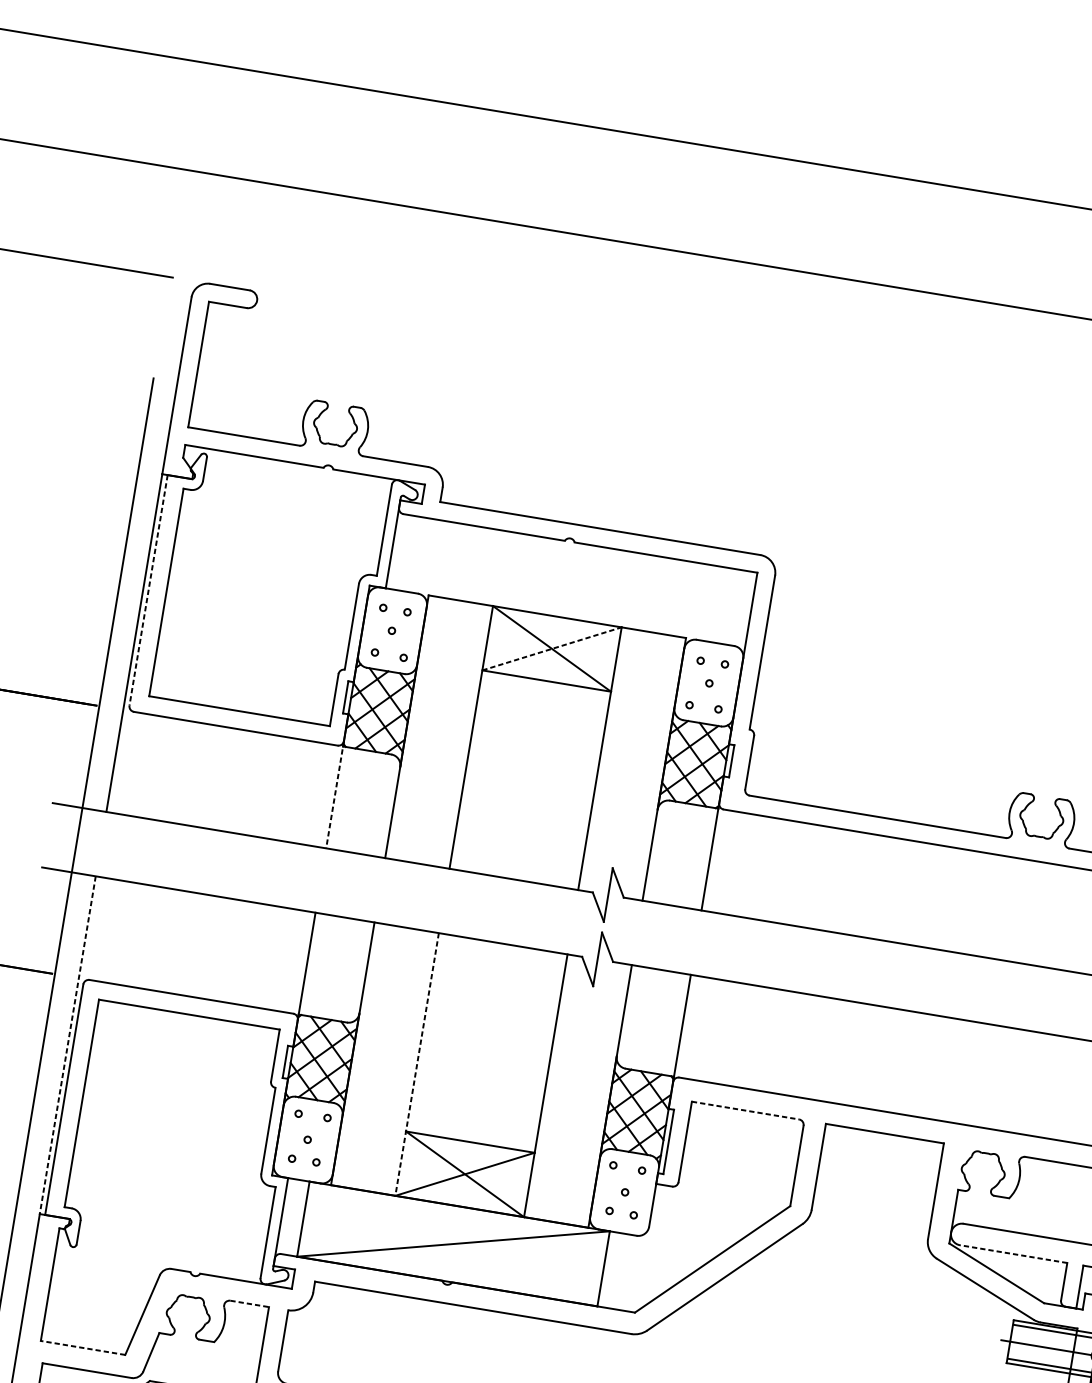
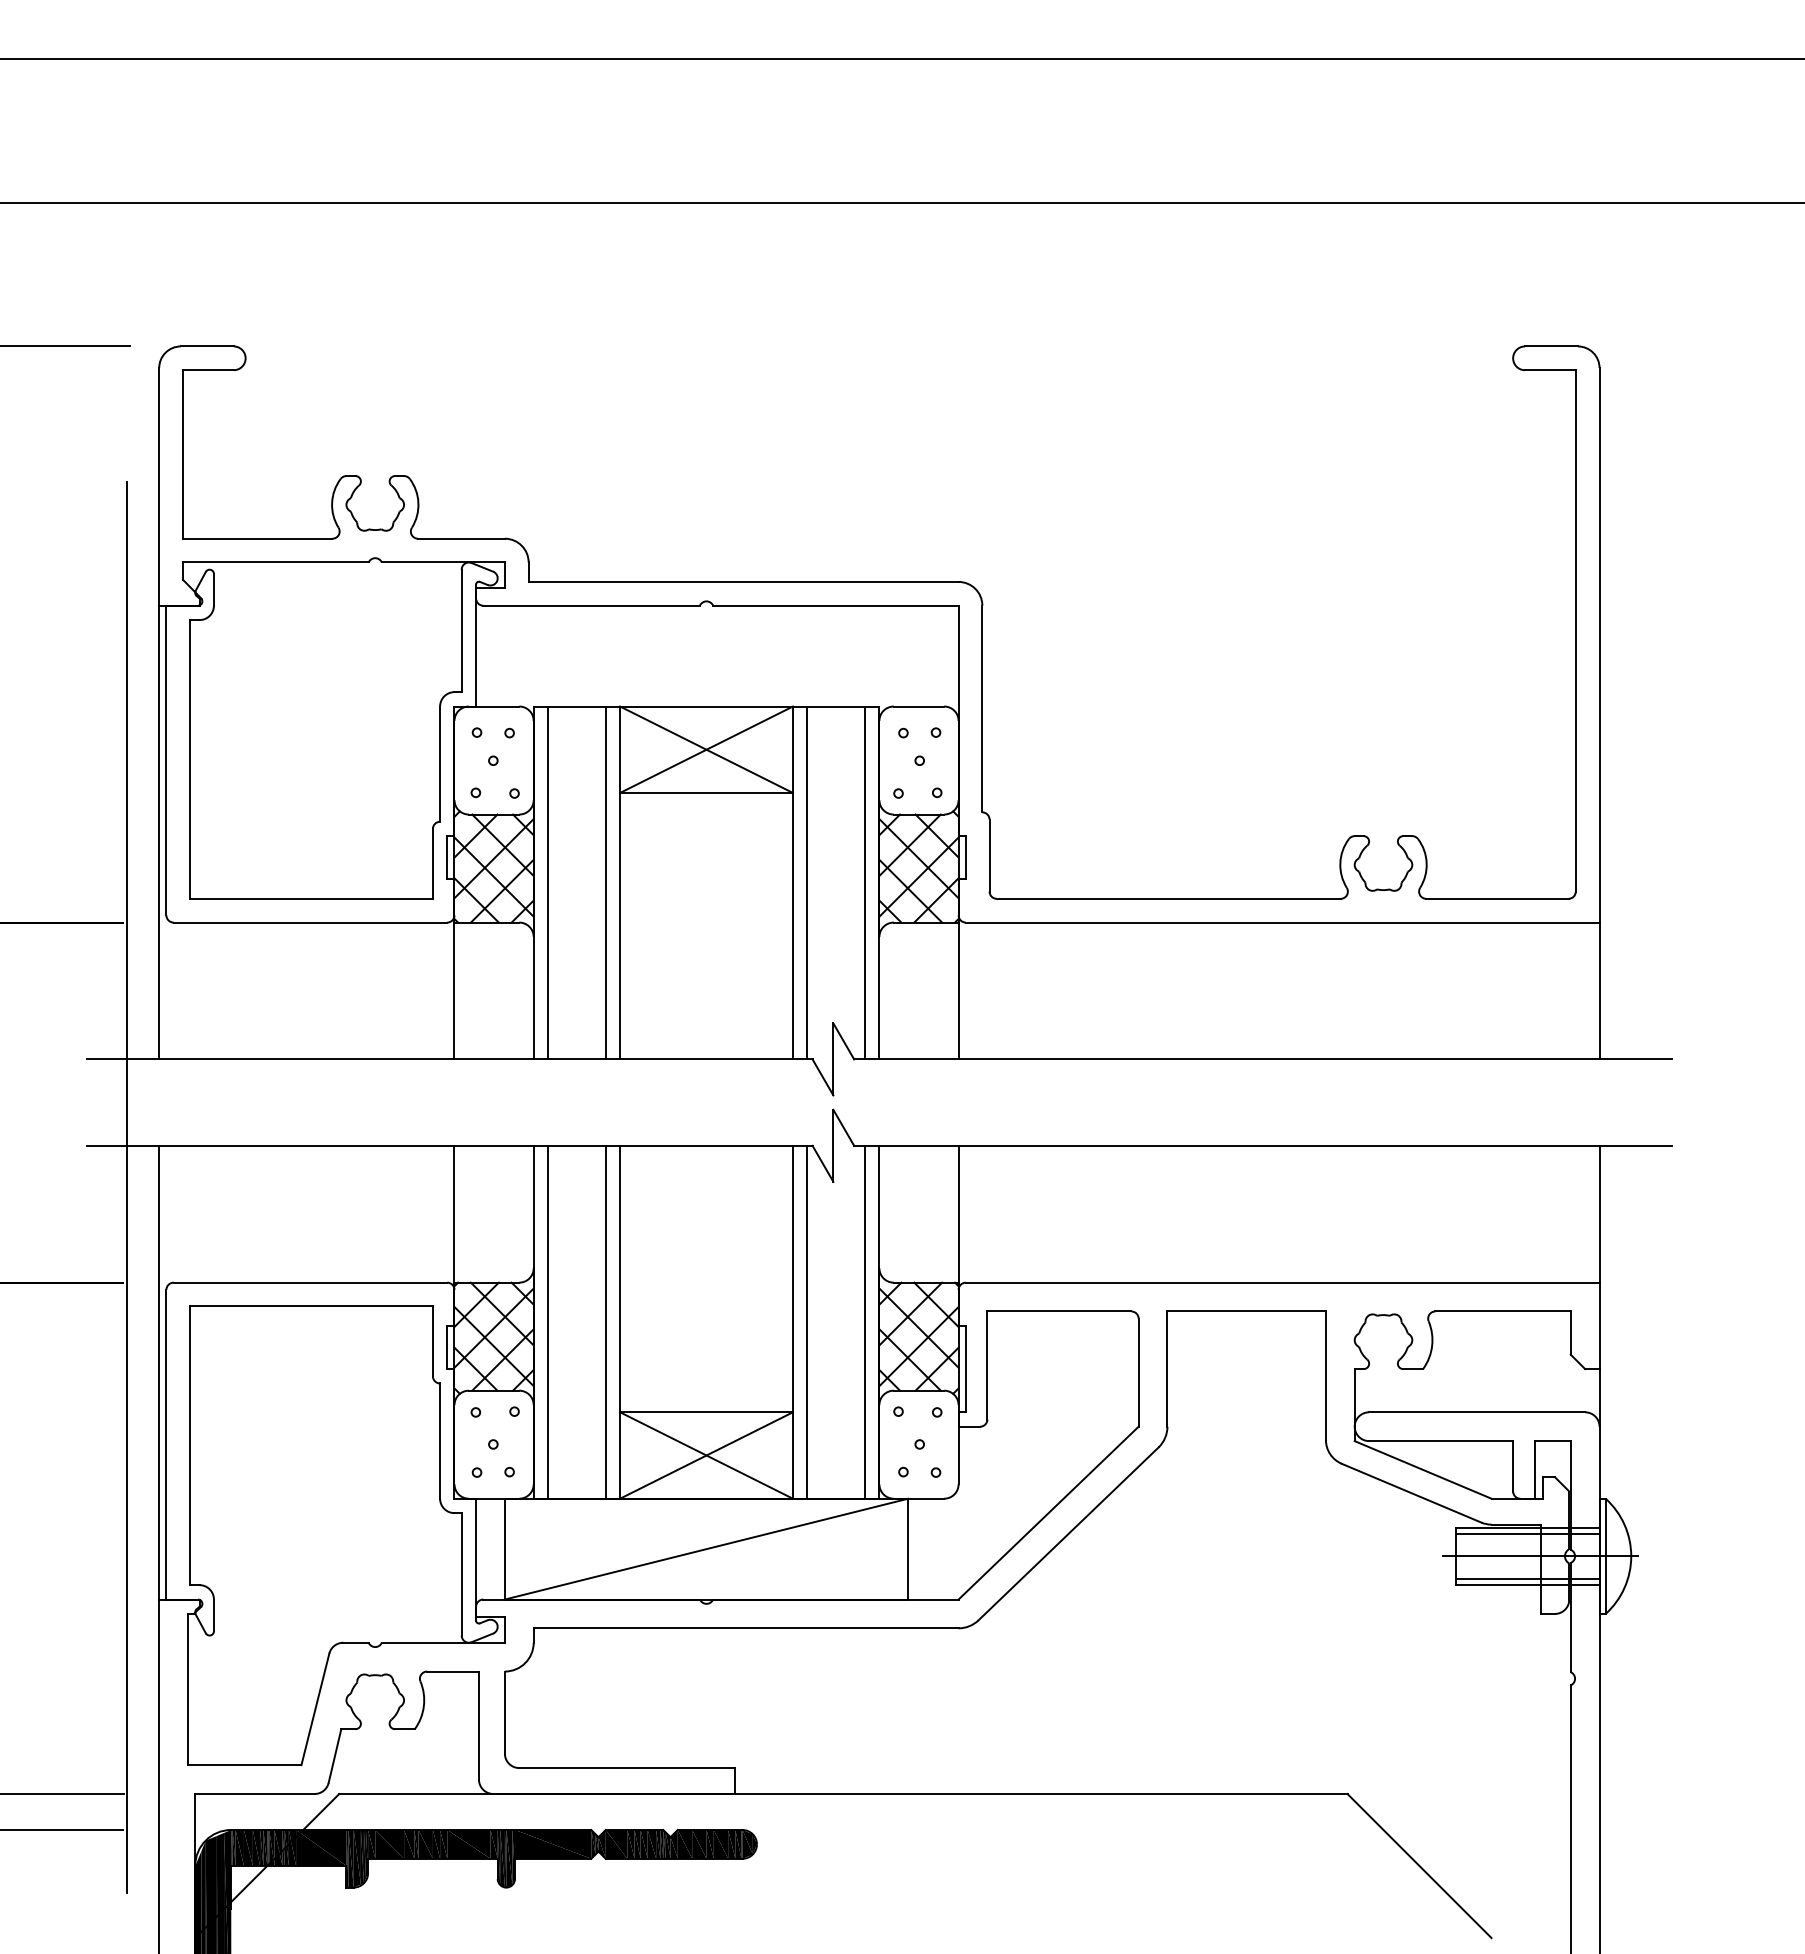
line: (148, 590) -> (166, 760), dashed -> solid
line: (552, 648) -> (706, 749), dashed -> solid
line: (418, 728) -> (548, 882), added
line: (460, 735) -> (605, 882), added
line: (610, 760) -> (807, 882), added
line: (653, 767) -> (864, 882), added
line: (335, 794) -> (454, 987), dashed -> solid
line: (68, 1045) -> (159, 1372), dashed -> solid
line: (363, 1055) -> (548, 1321), added
line: (406, 1062) -> (605, 1321), added
line: (417, 1064) -> (620, 1322), dashed -> solid
line: (556, 1086) -> (807, 1321), added
line: (599, 1094) -> (864, 1321), added
line: (745, 1110) -> (1059, 1311), dashed -> solid
line: (1013, 1254) -> (1440, 1441), dashed -> solid
line: (250, 1303) -> (453, 1671), dashed -> solid
line: (82, 1348) -> (244, 1765), dashed -> solid

